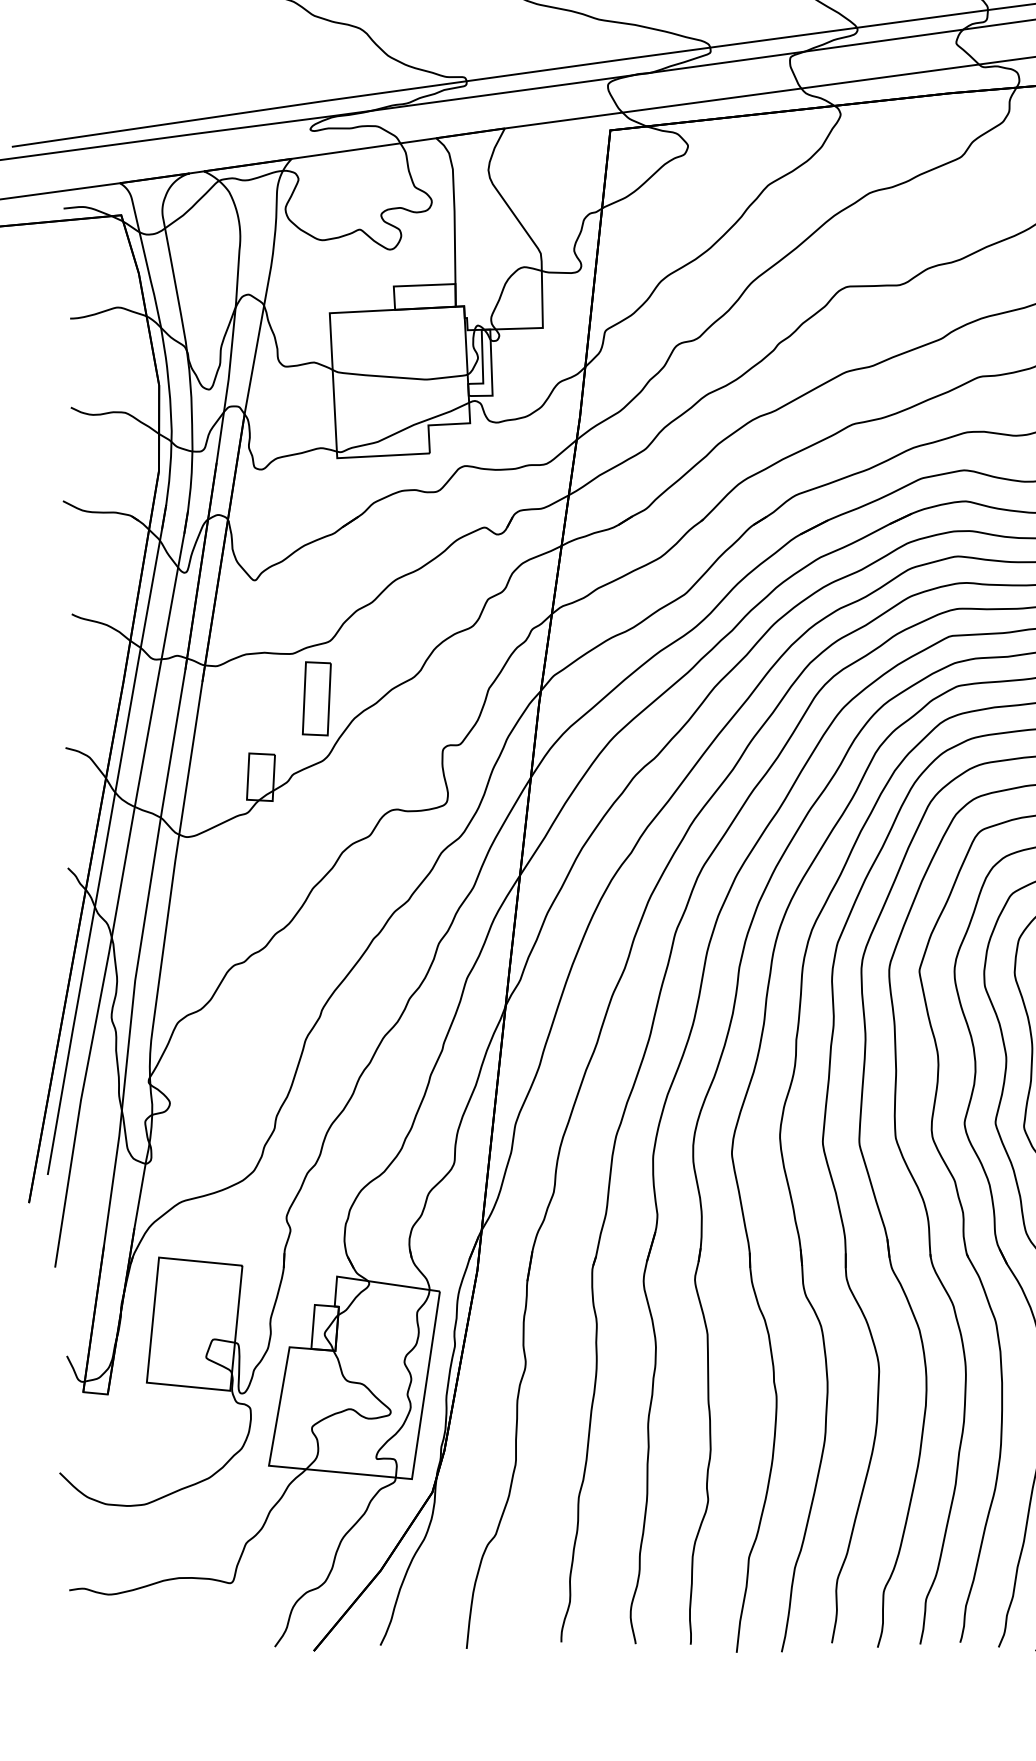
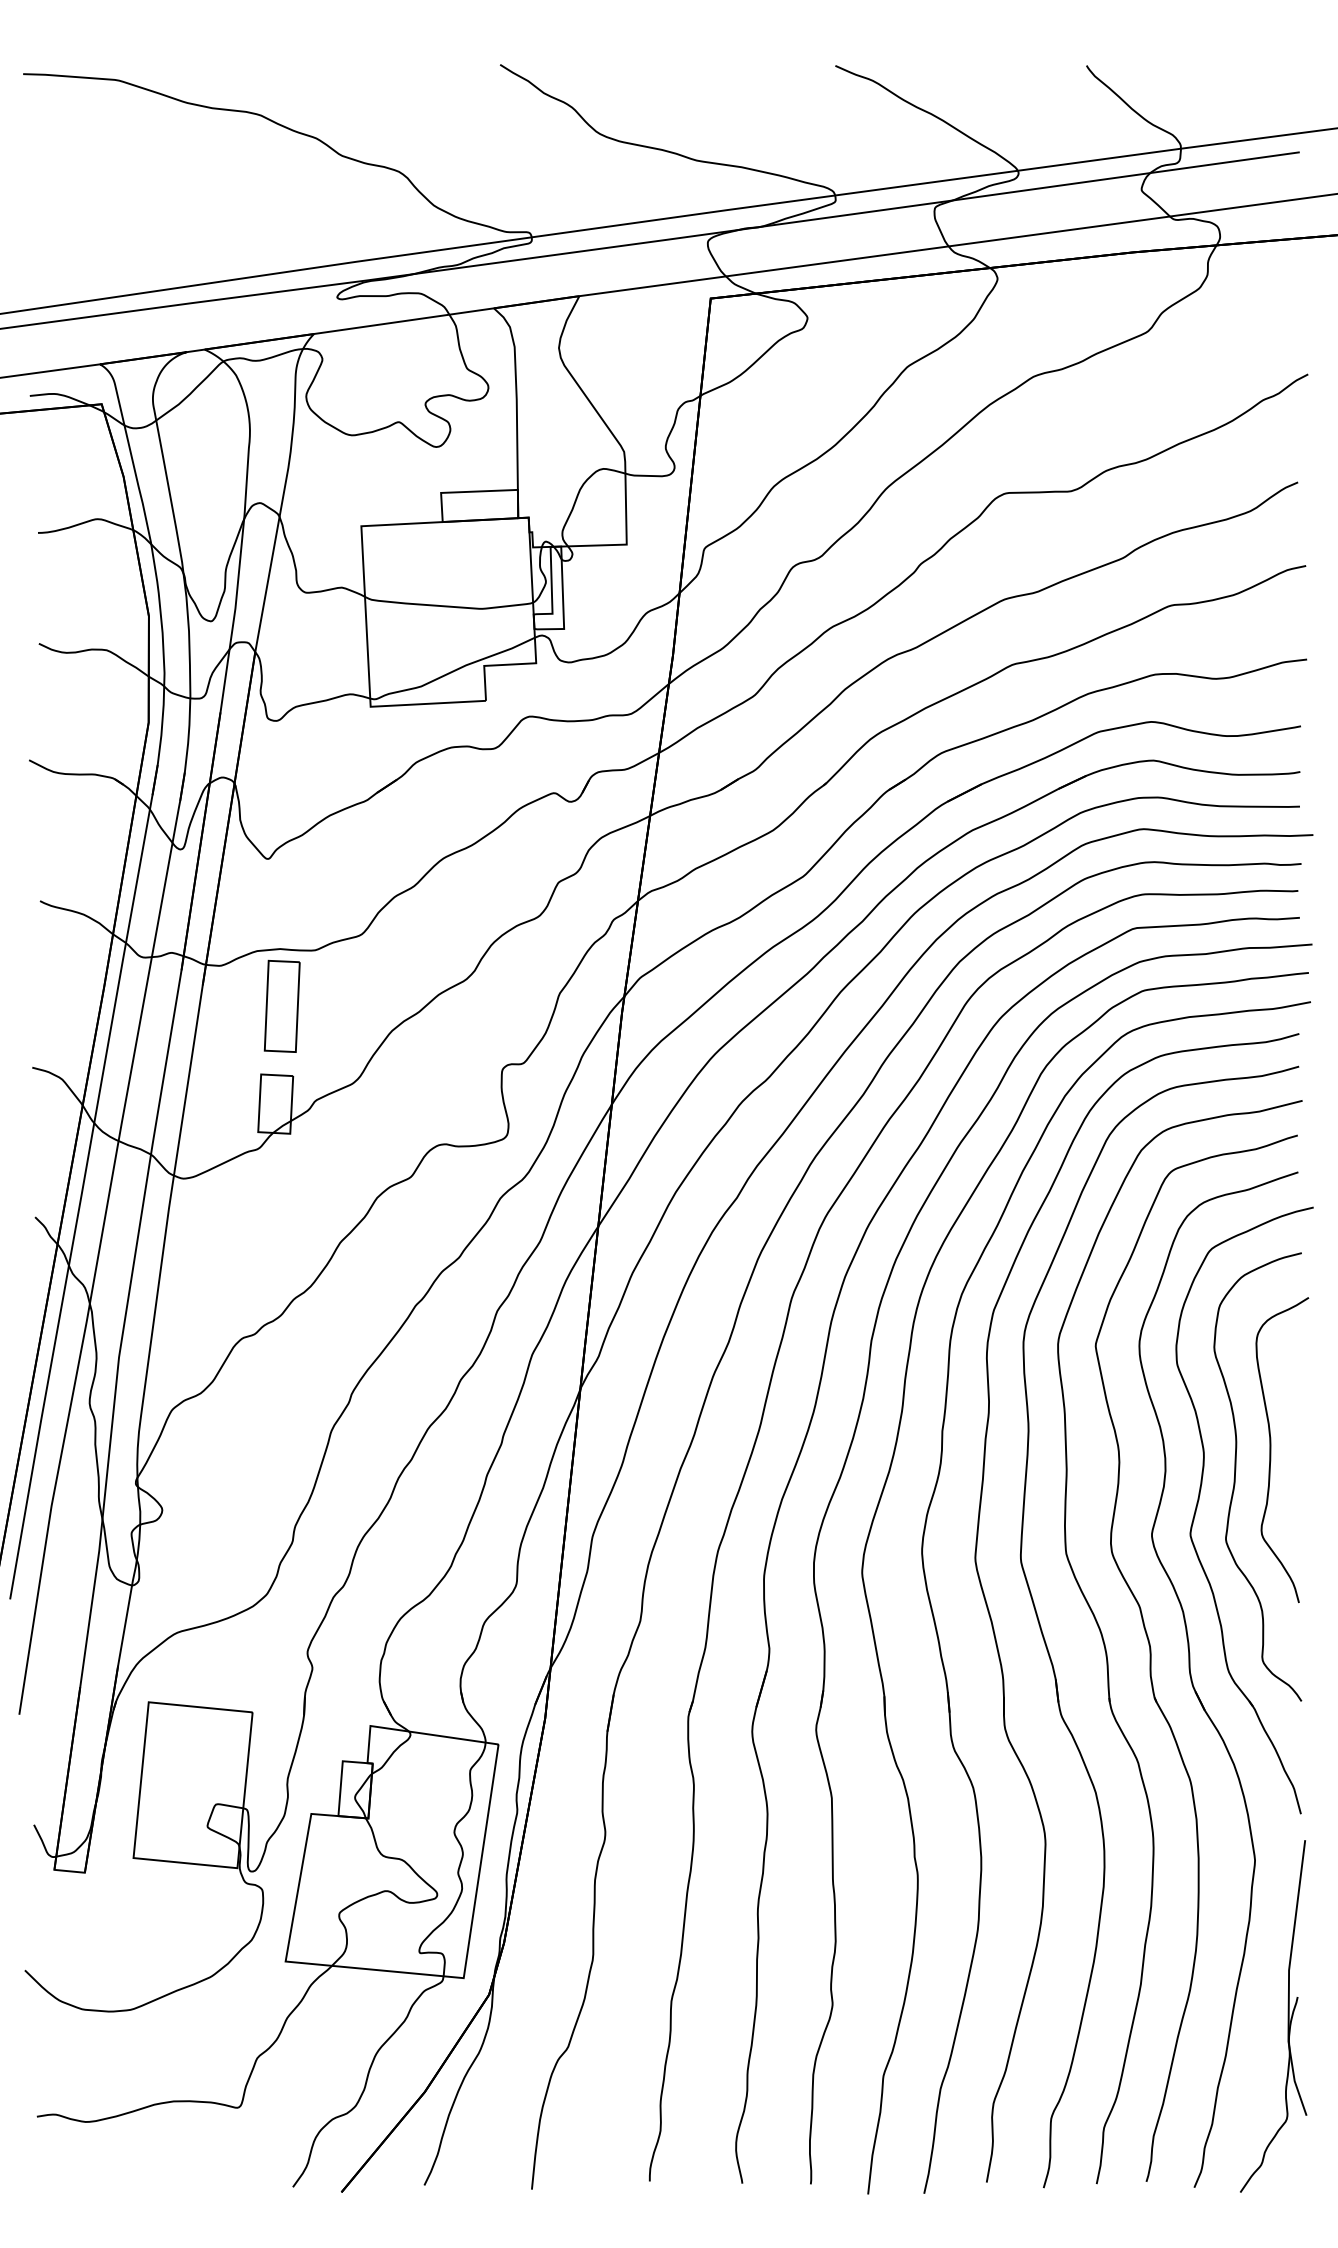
part: (316, 698) -> (281, 1005), moved

